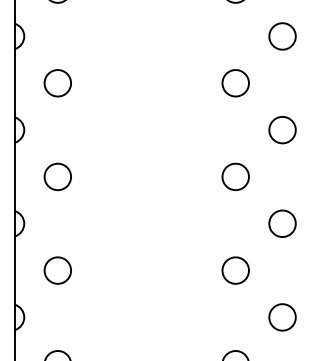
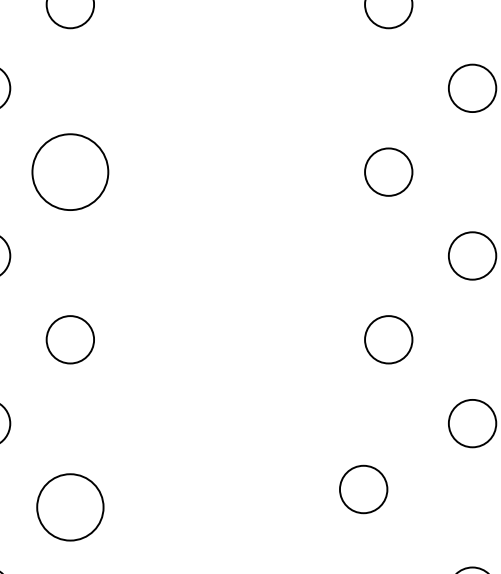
circle: (57, 83) -> (69, 172), size x1.6
circle: (57, 270) -> (69, 507), size x1.4
circle: (235, 270) -> (363, 489), moved

